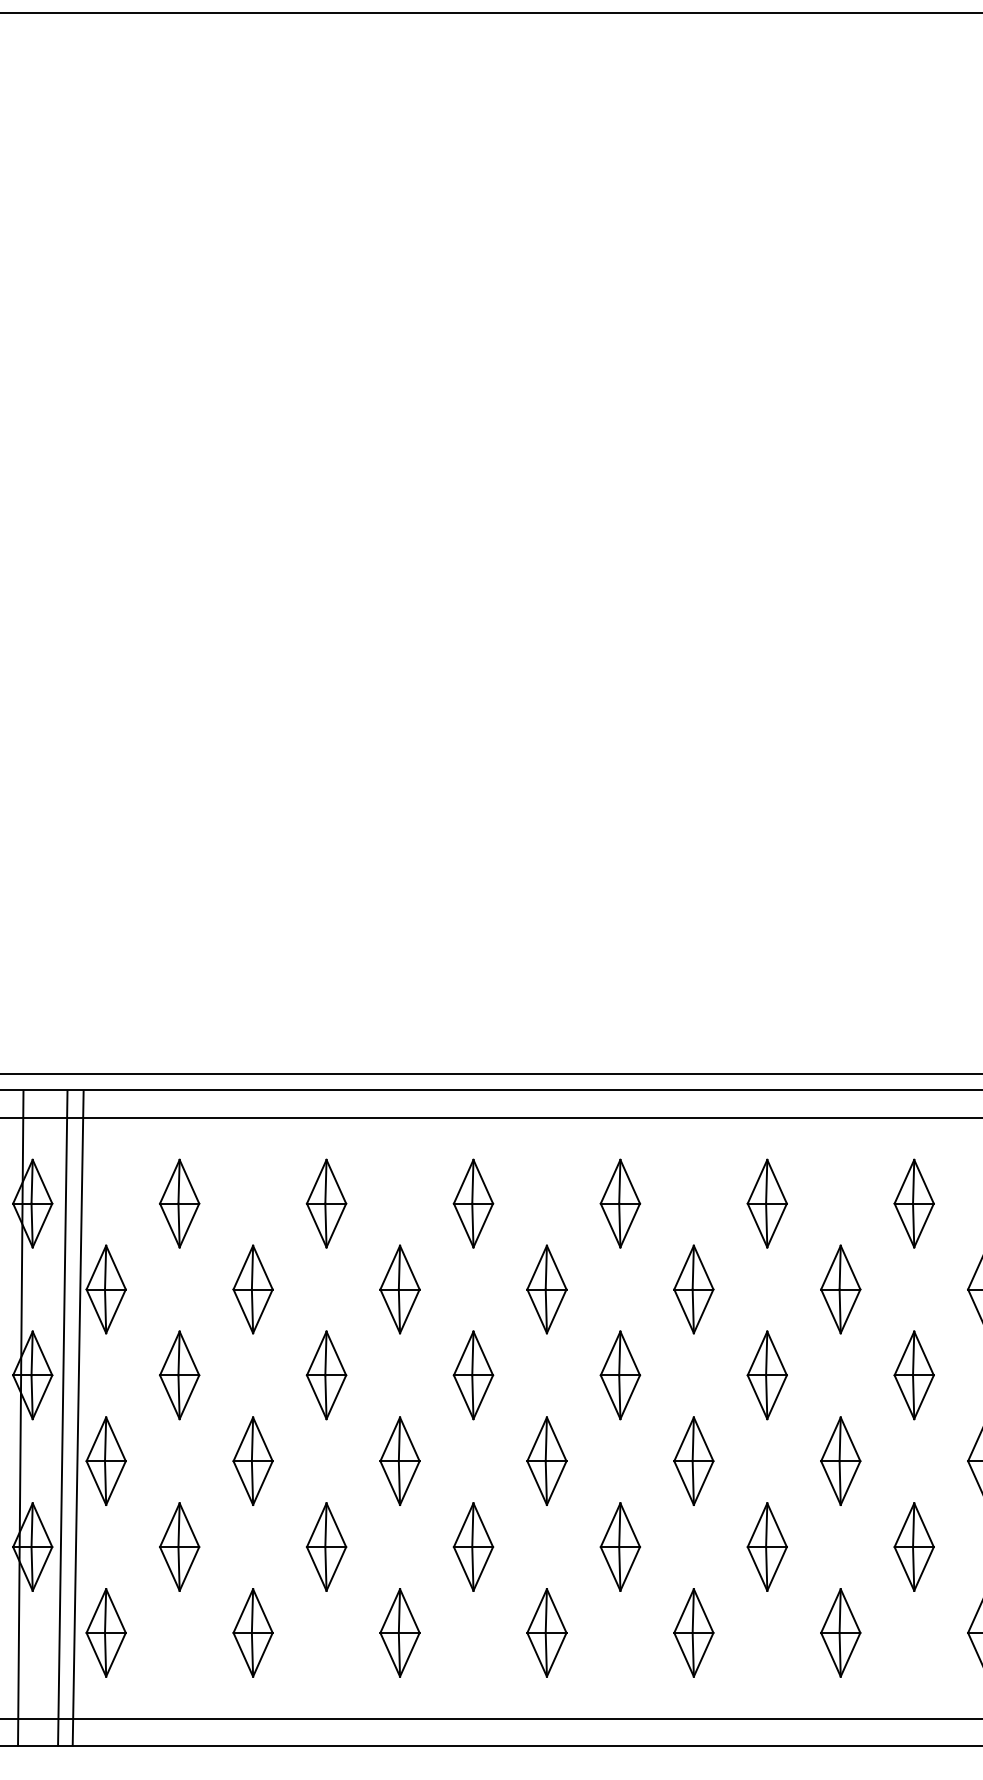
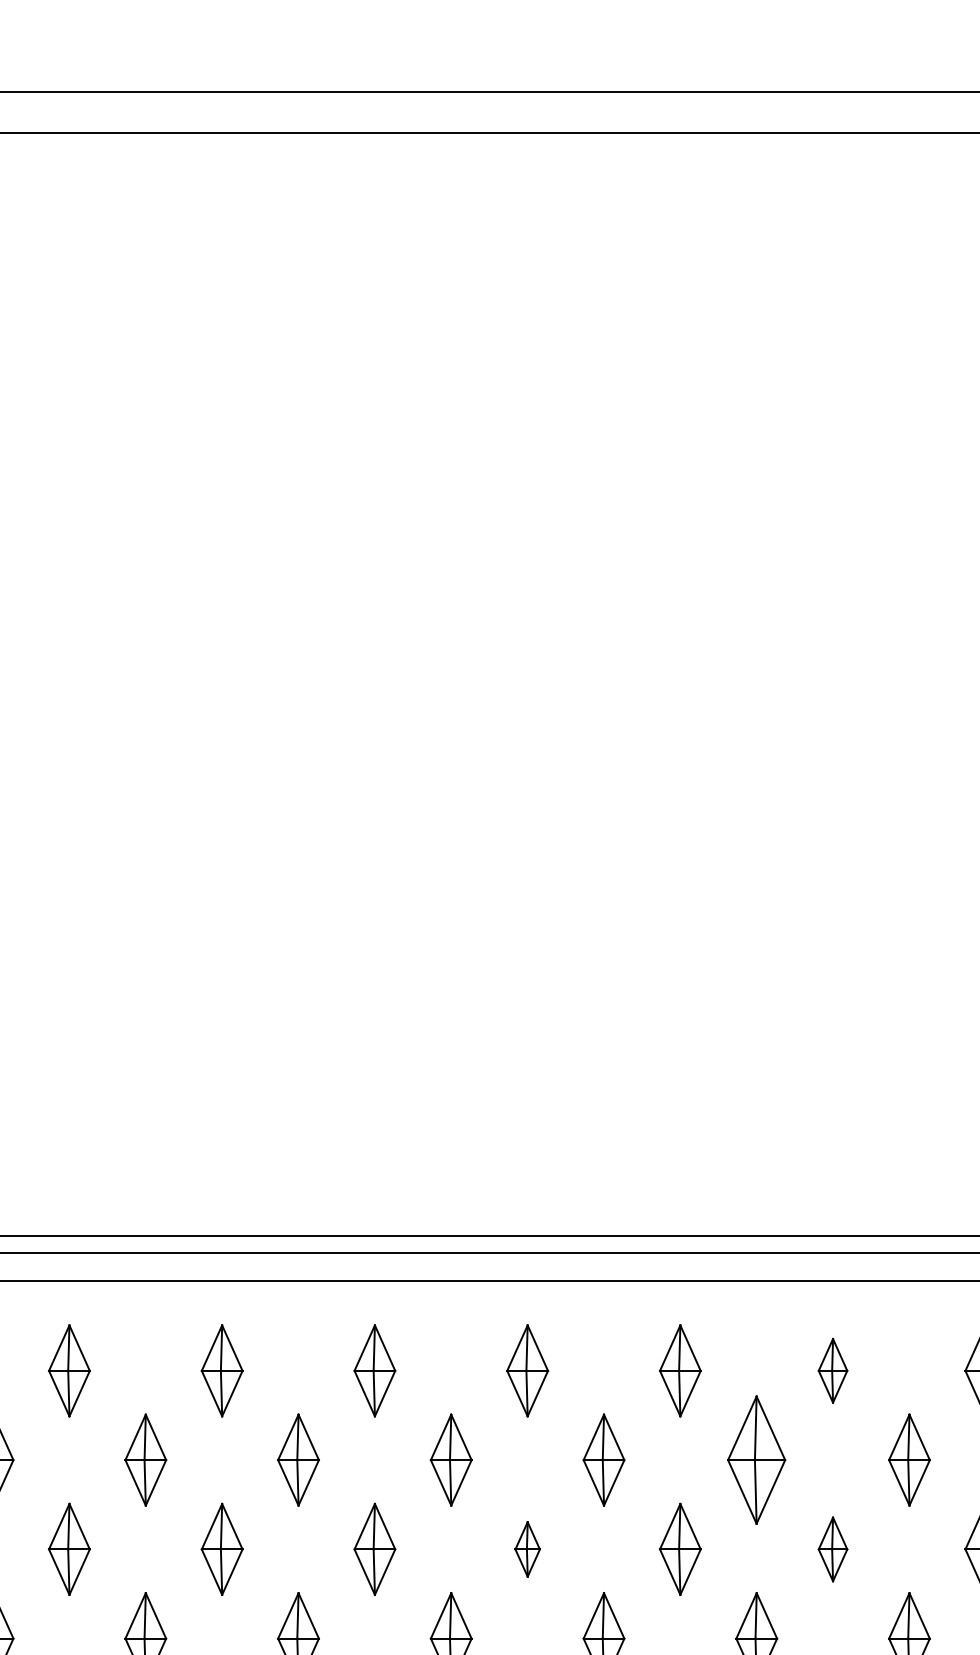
part: (913, 1203) -> (832, 1370), size x0.7
part: (840, 1289) -> (756, 1460), size x1.4
part: (620, 1375) -> (527, 1549), size x0.6
part: (913, 1375) -> (832, 1549), size x0.7

